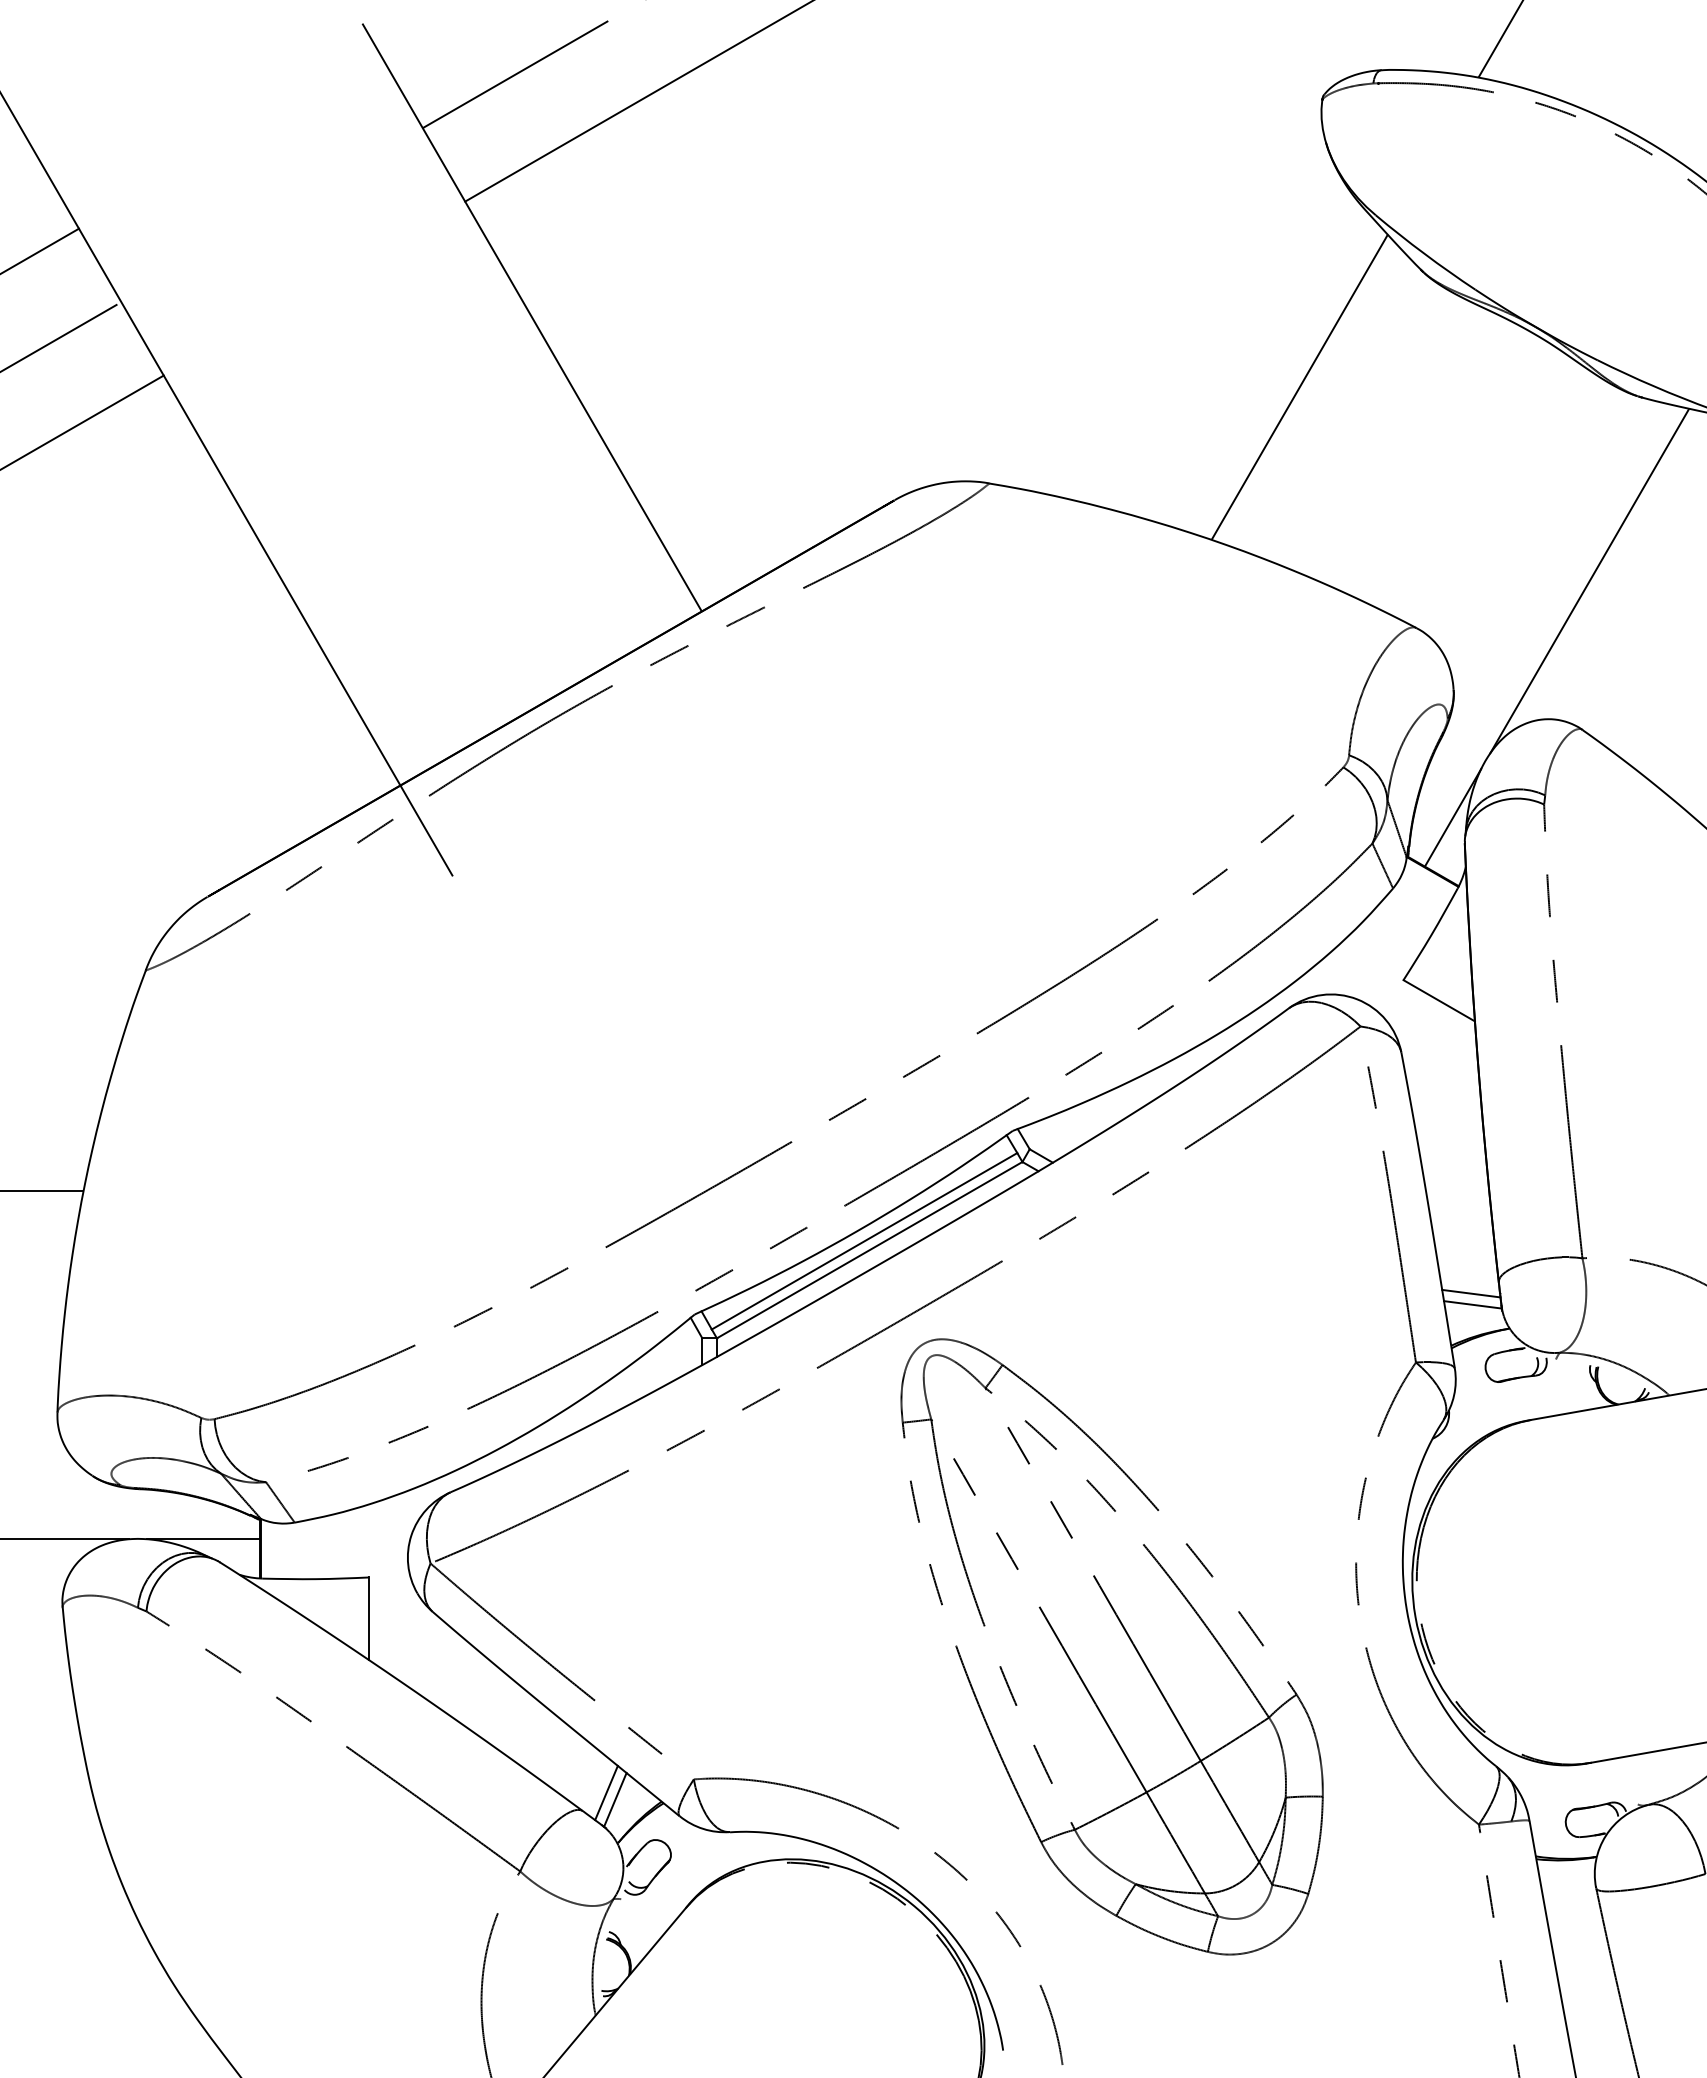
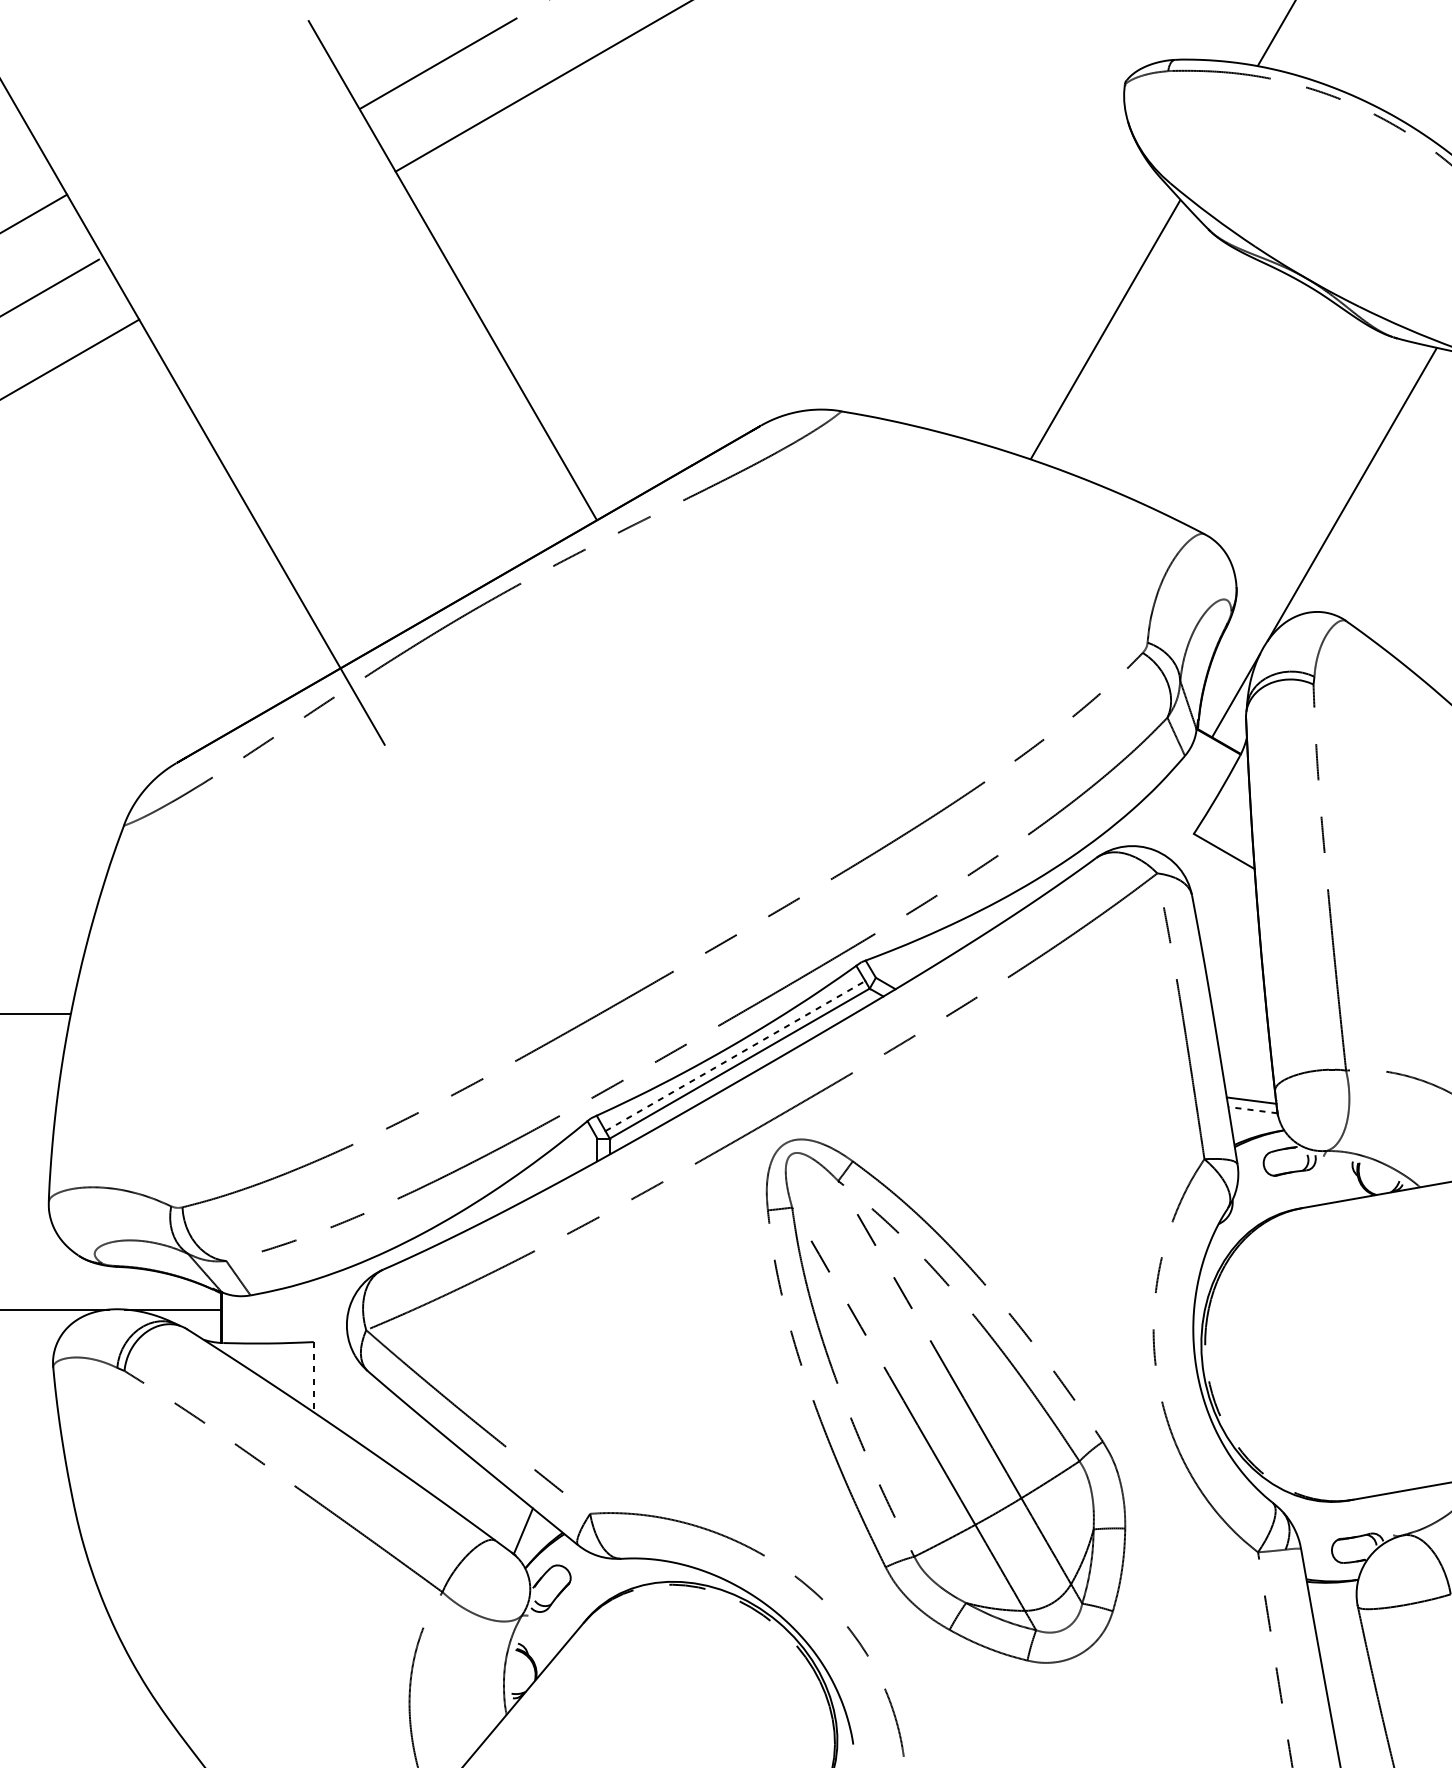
line: (865, 1241) -> (736, 1056), solid -> dashed
line: (1472, 1304) -> (1252, 1109), solid -> dashed
line: (368, 1619) -> (313, 1377), solid -> dashed
line: (606, 1792) -> (515, 1525), removed

